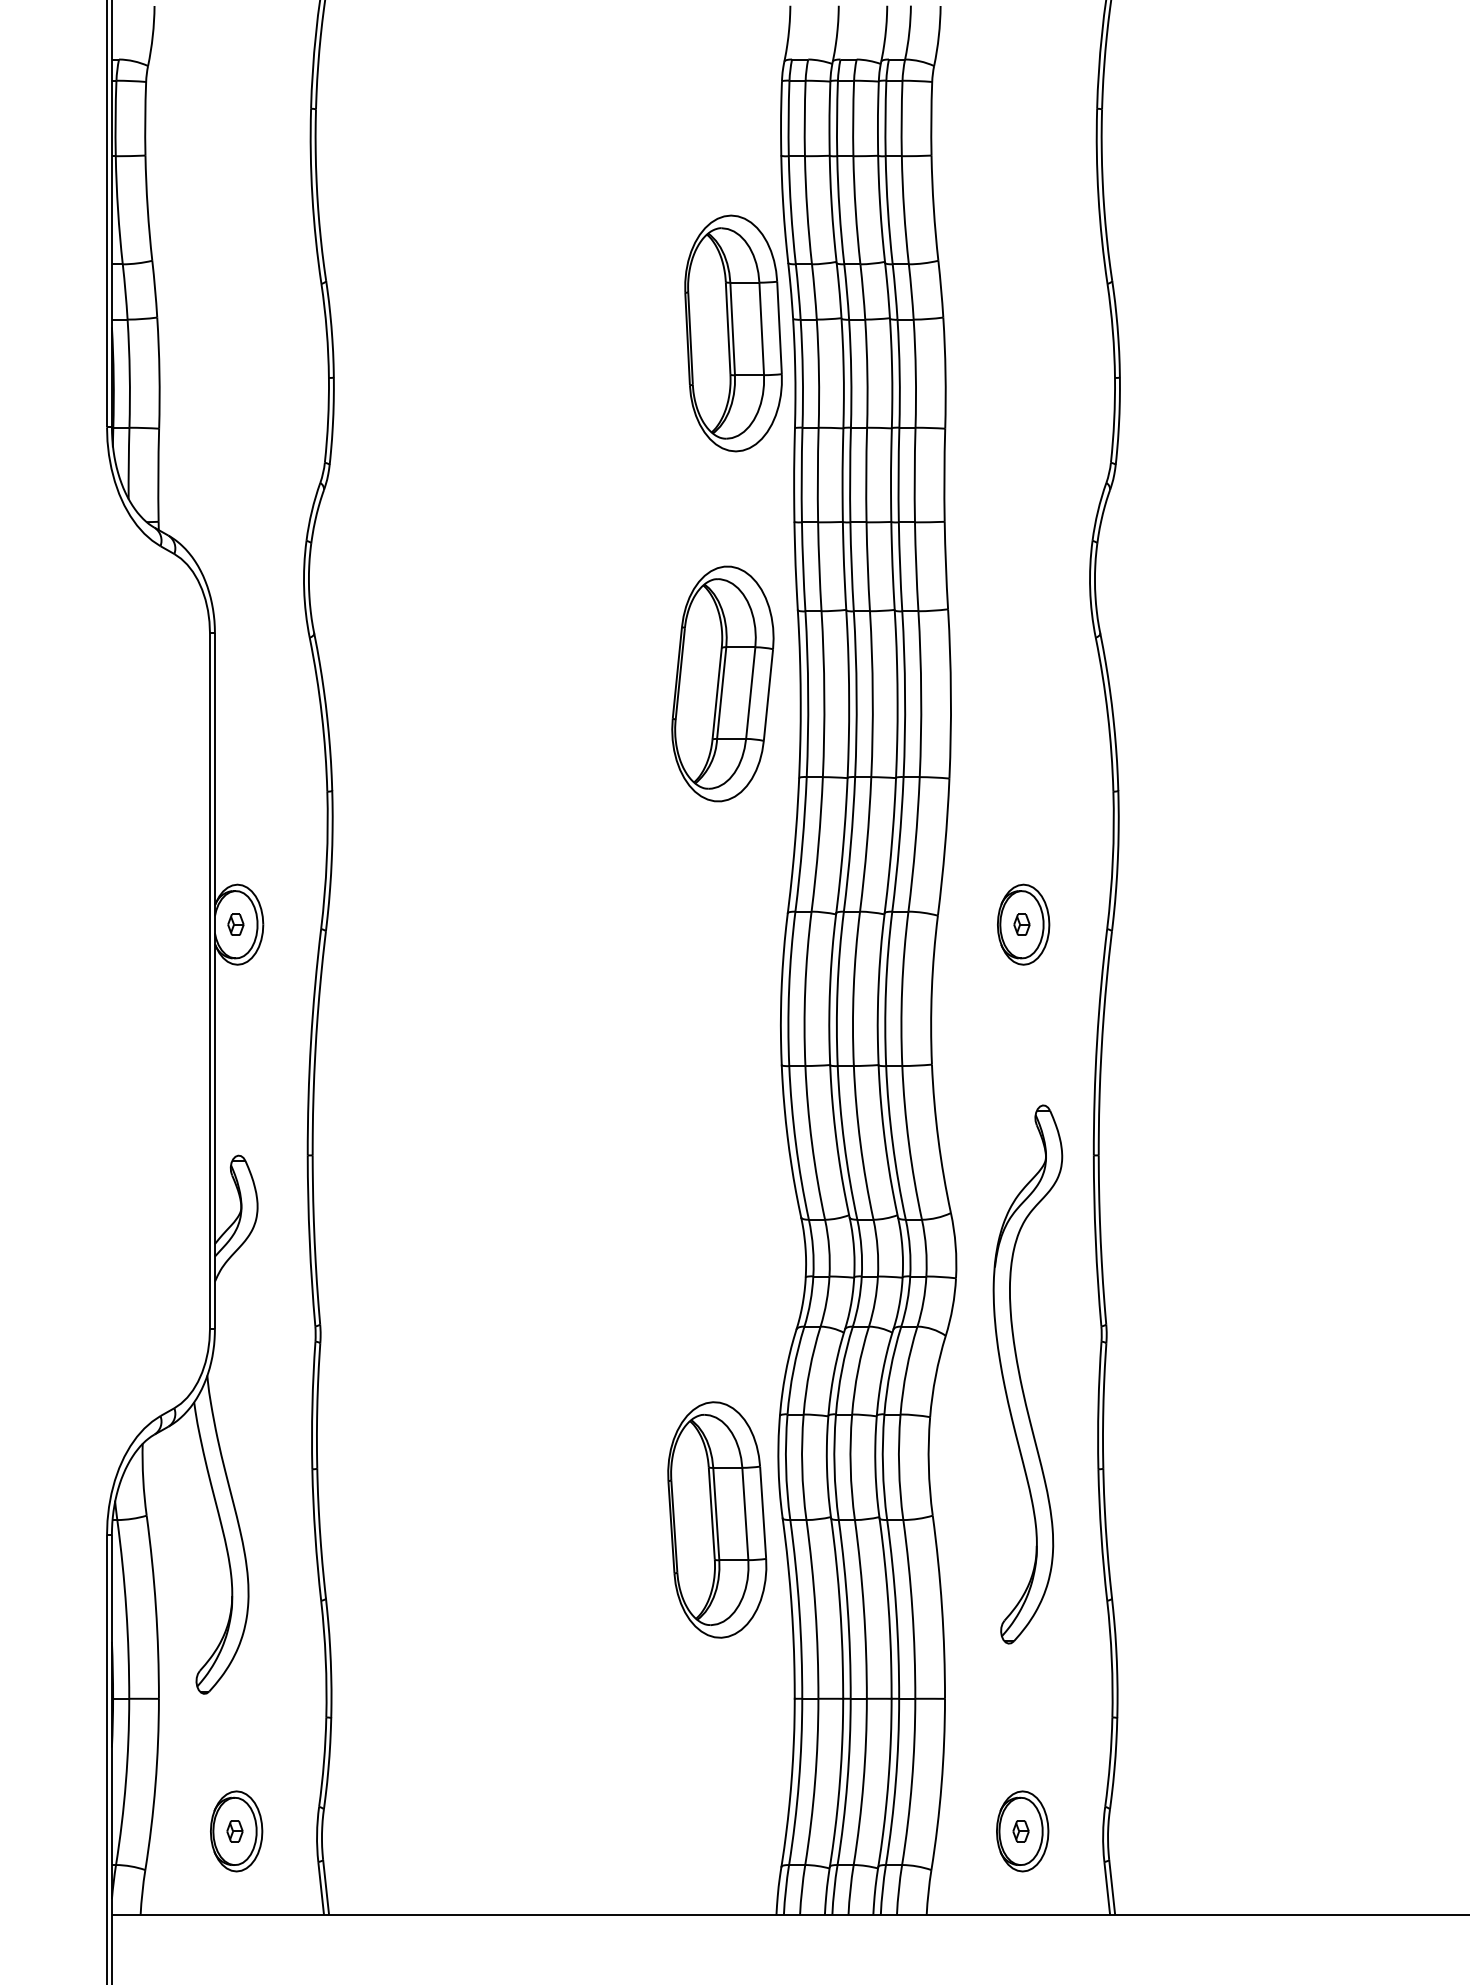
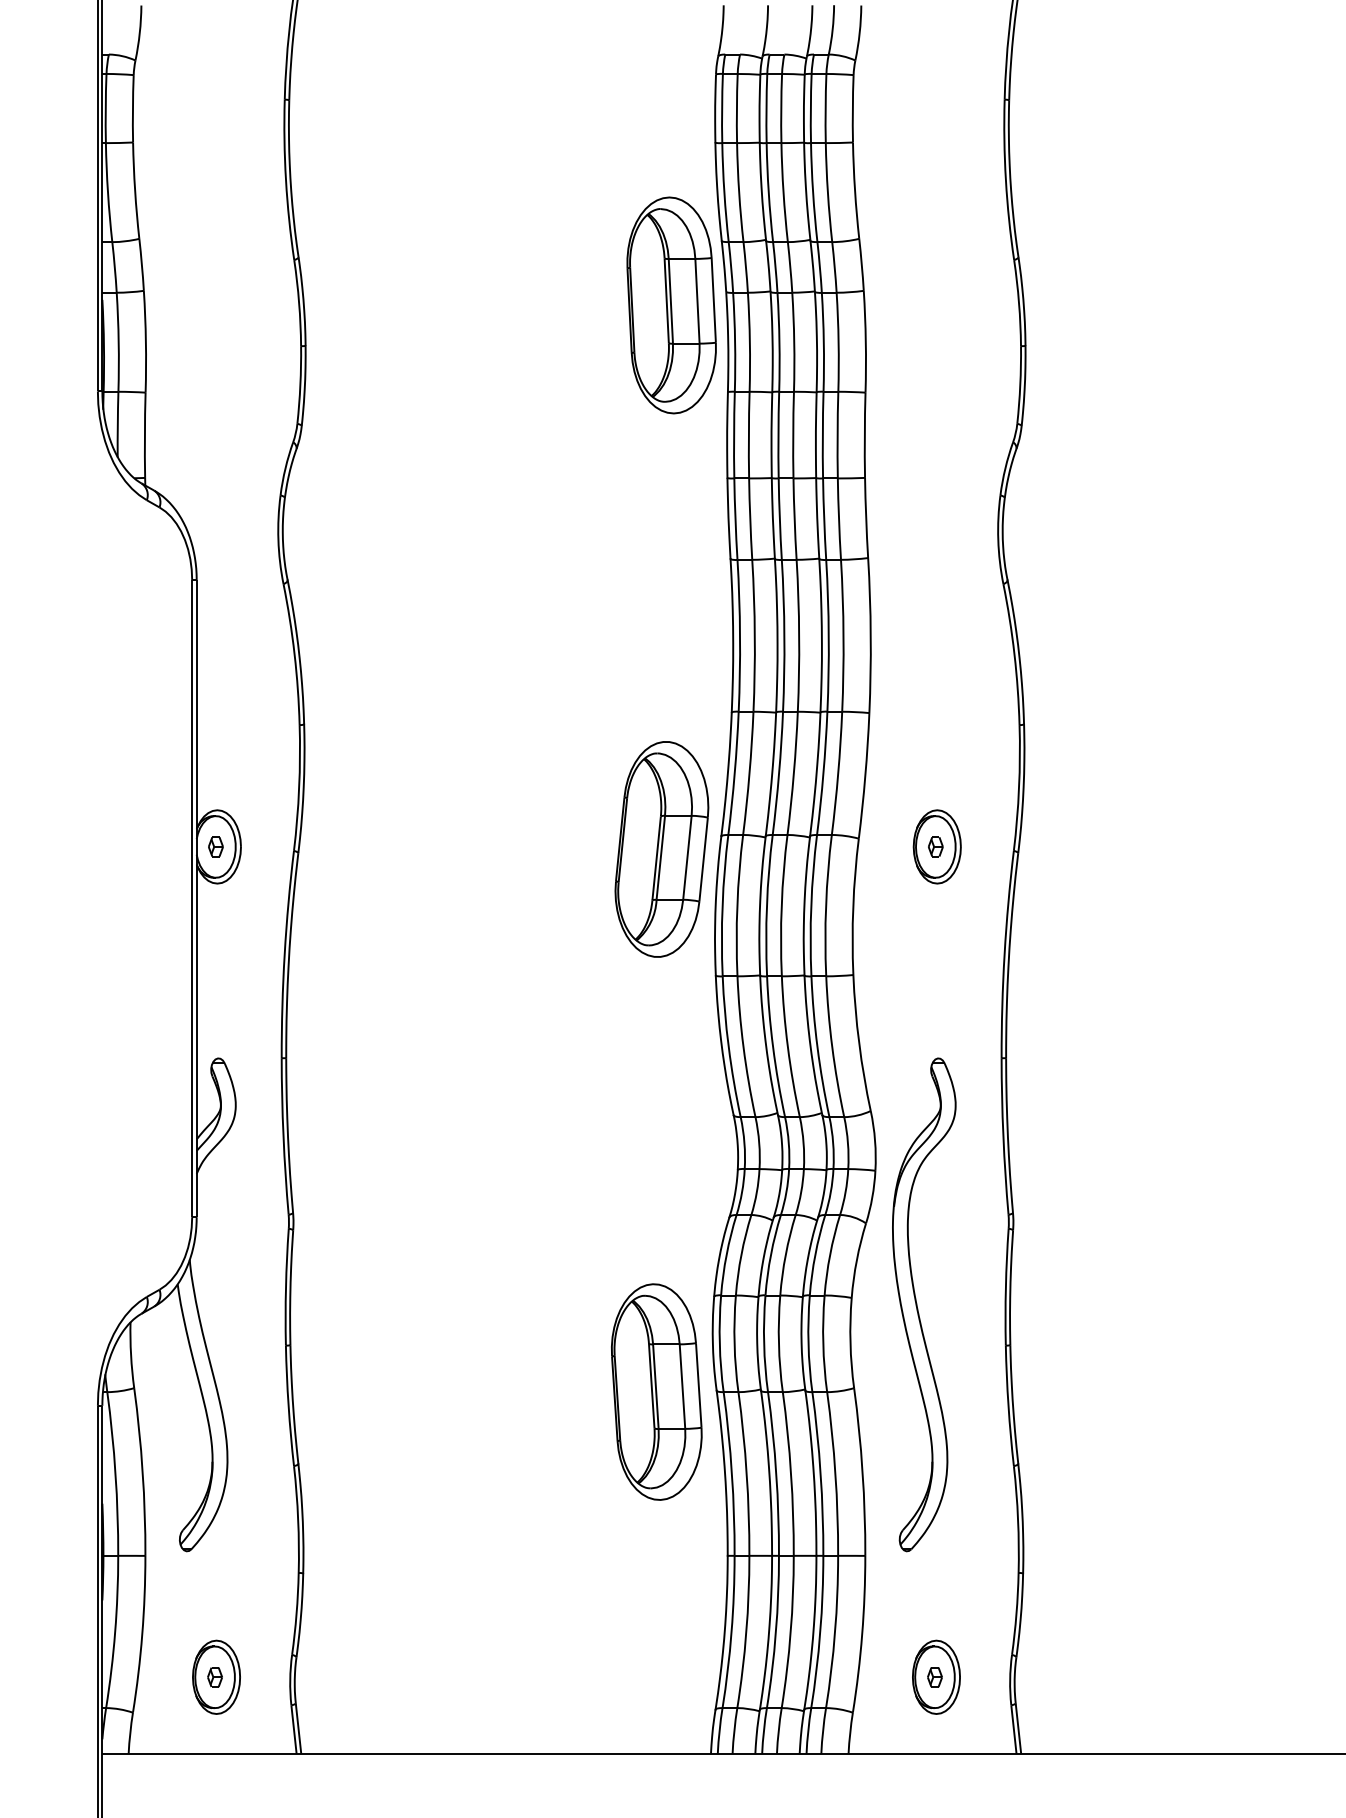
part: (722, 684) -> (661, 849), moved
part: (1020, 1374) -> (917, 1304), moved

